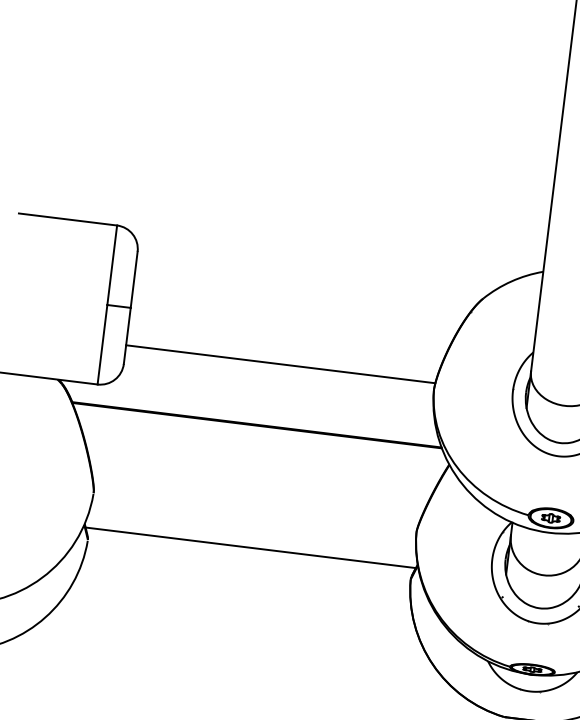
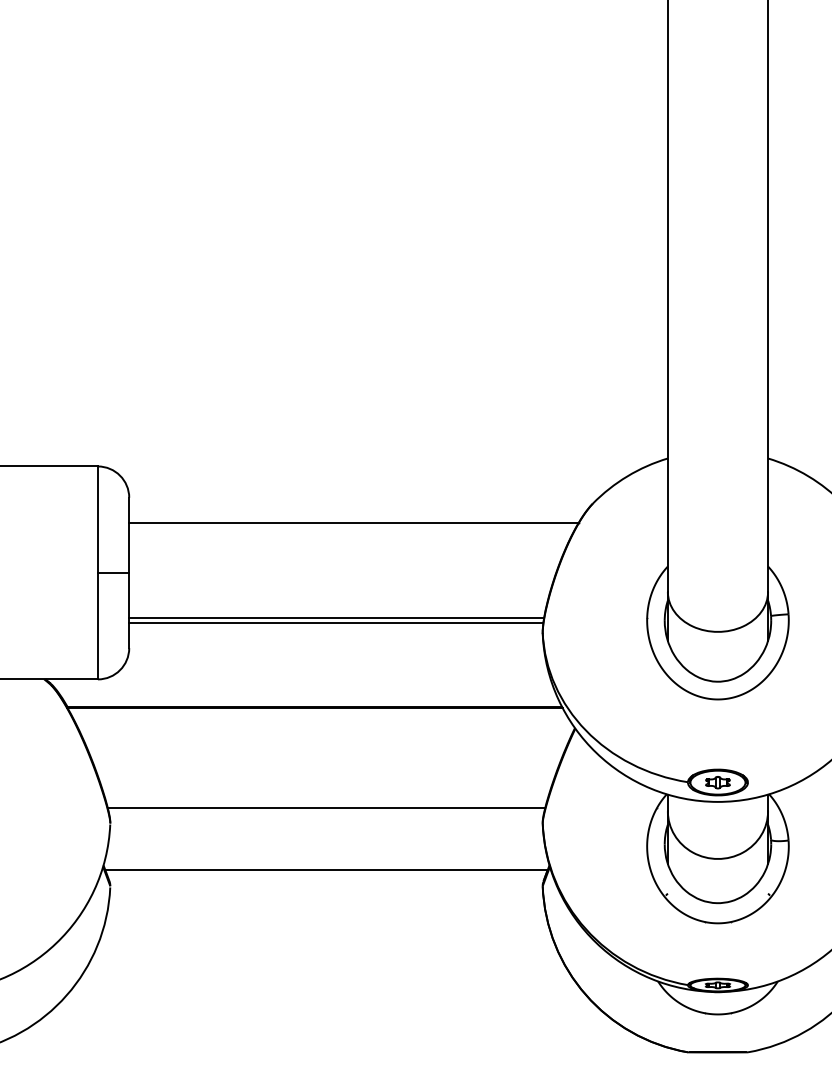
line: (302, 290) -> (353, 522), added
line: (281, 360) -> (336, 618), added
line: (256, 501) -> (326, 808), added

